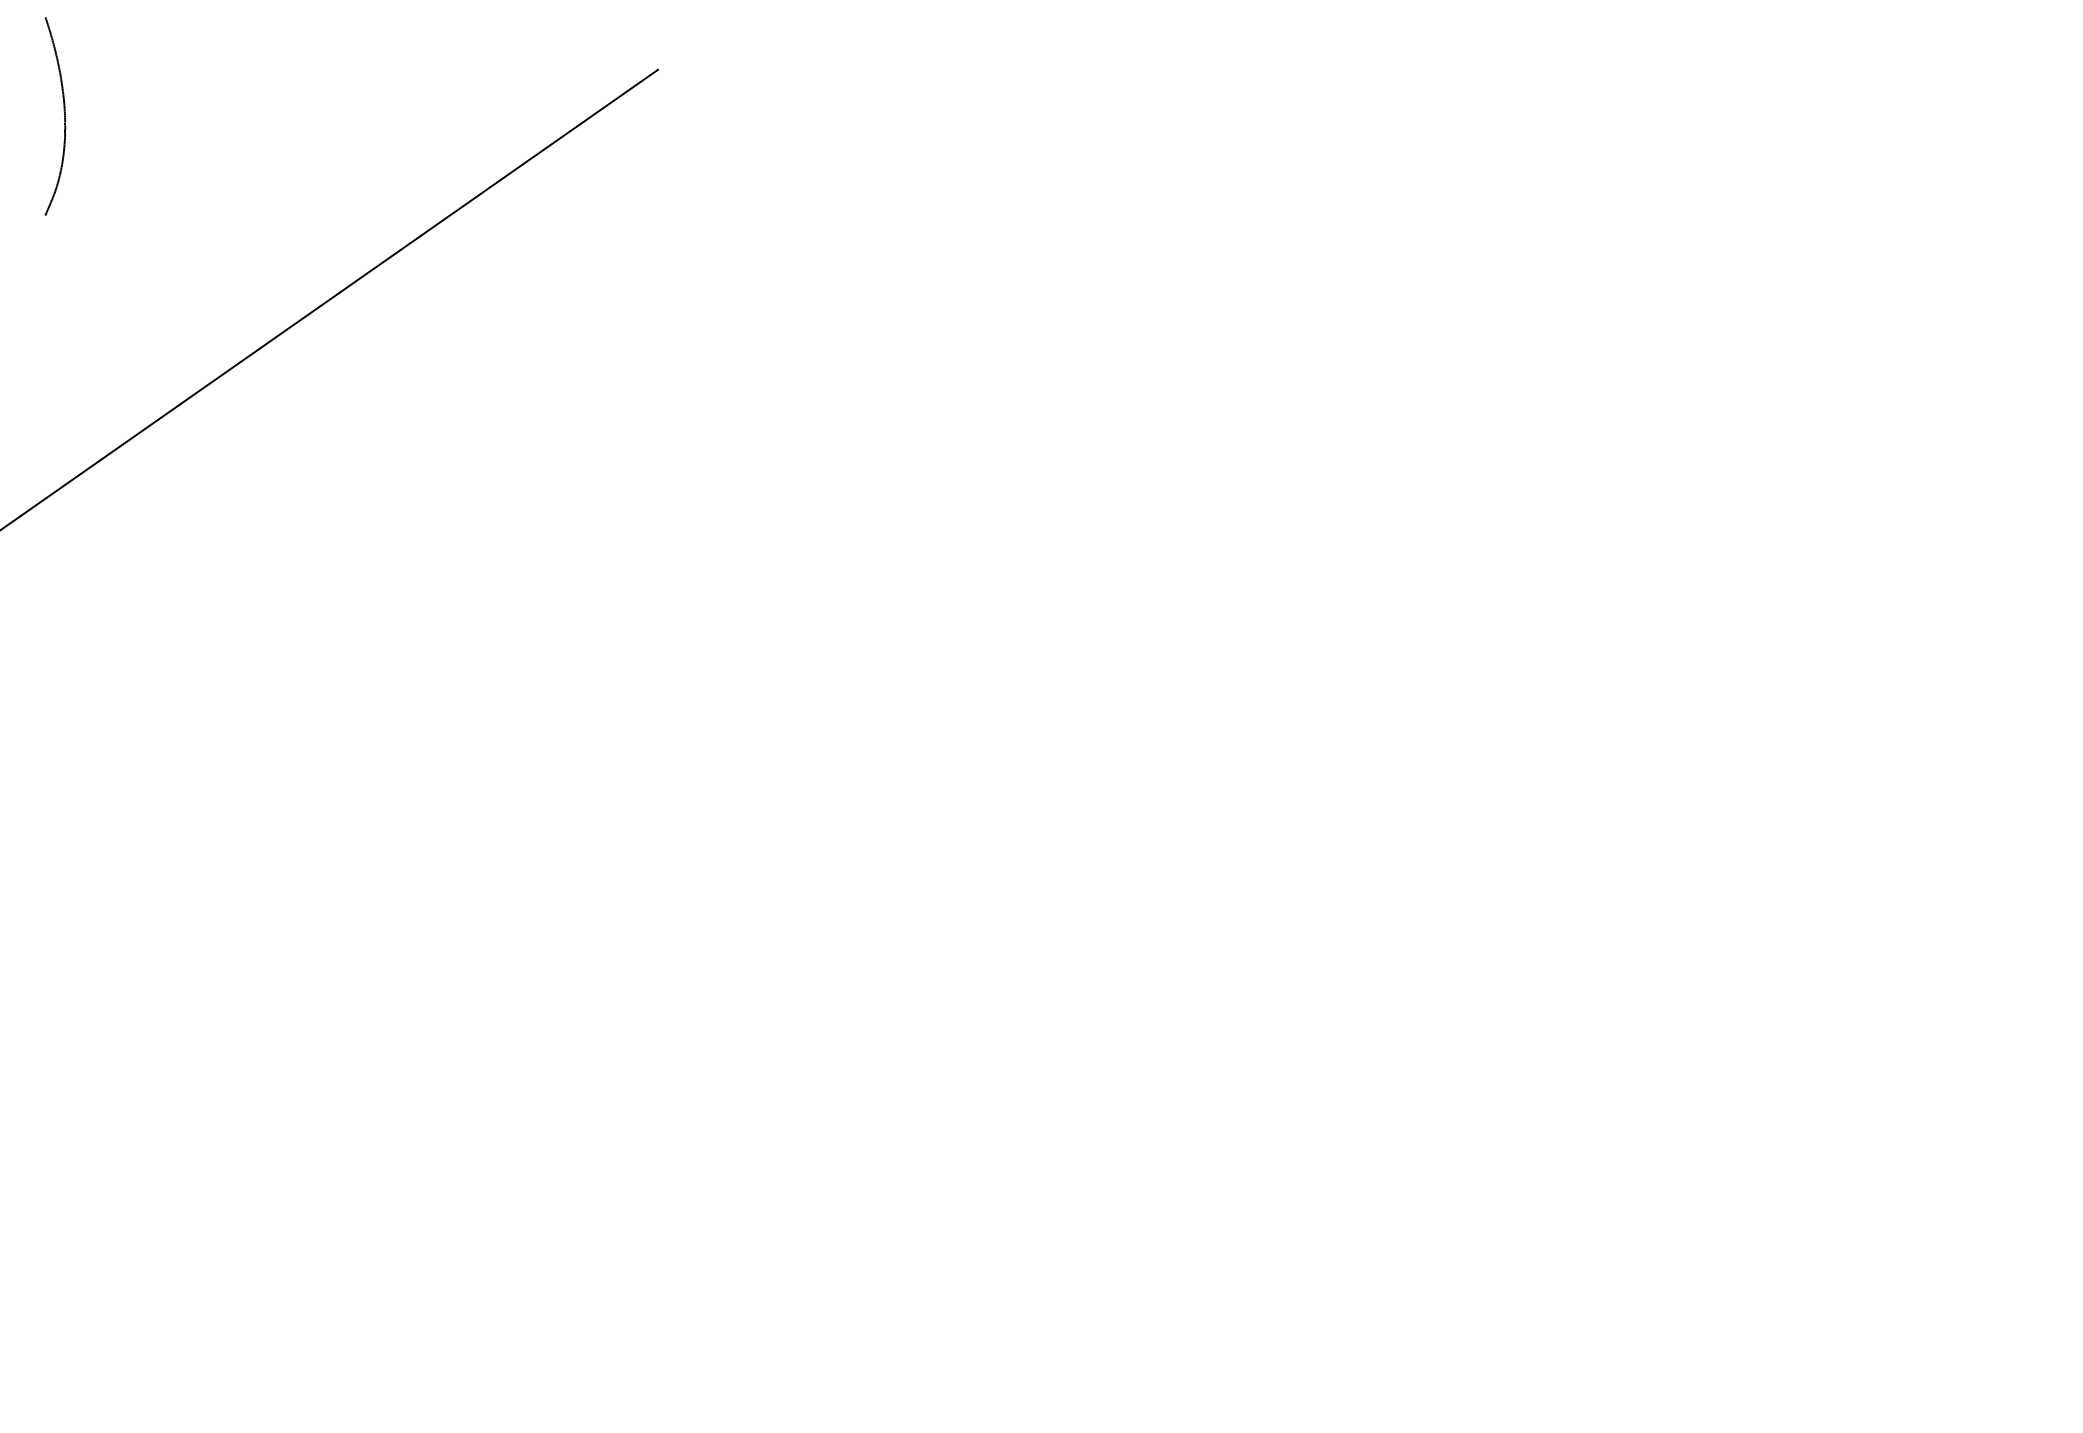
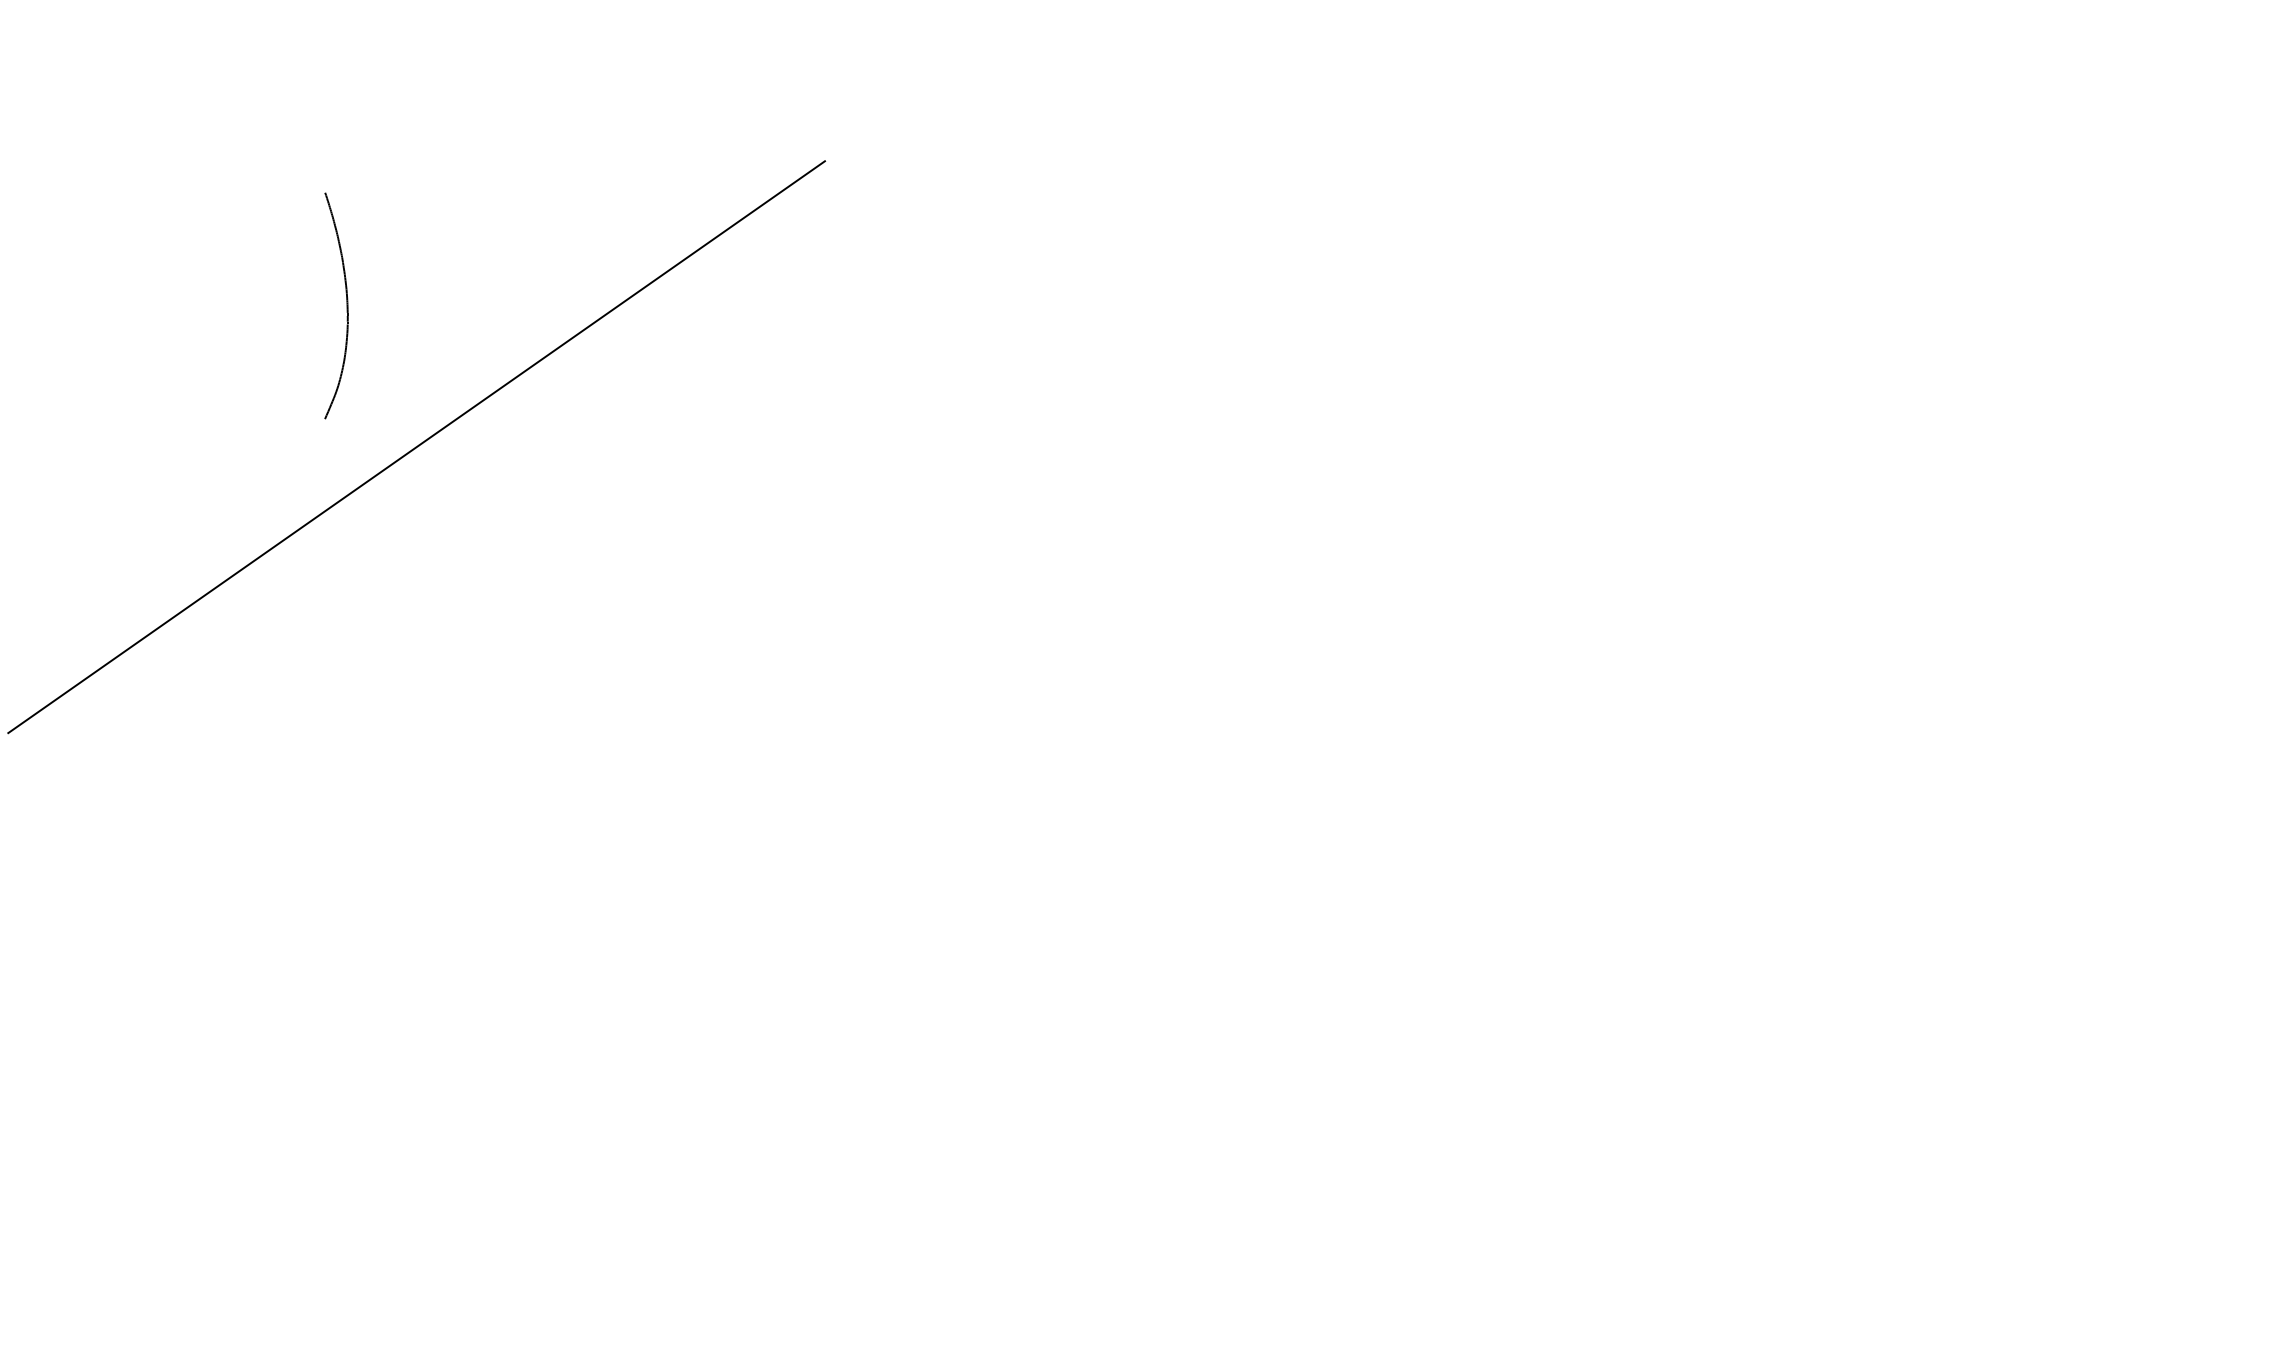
curve: (64, 116) -> (346, 305), moved

